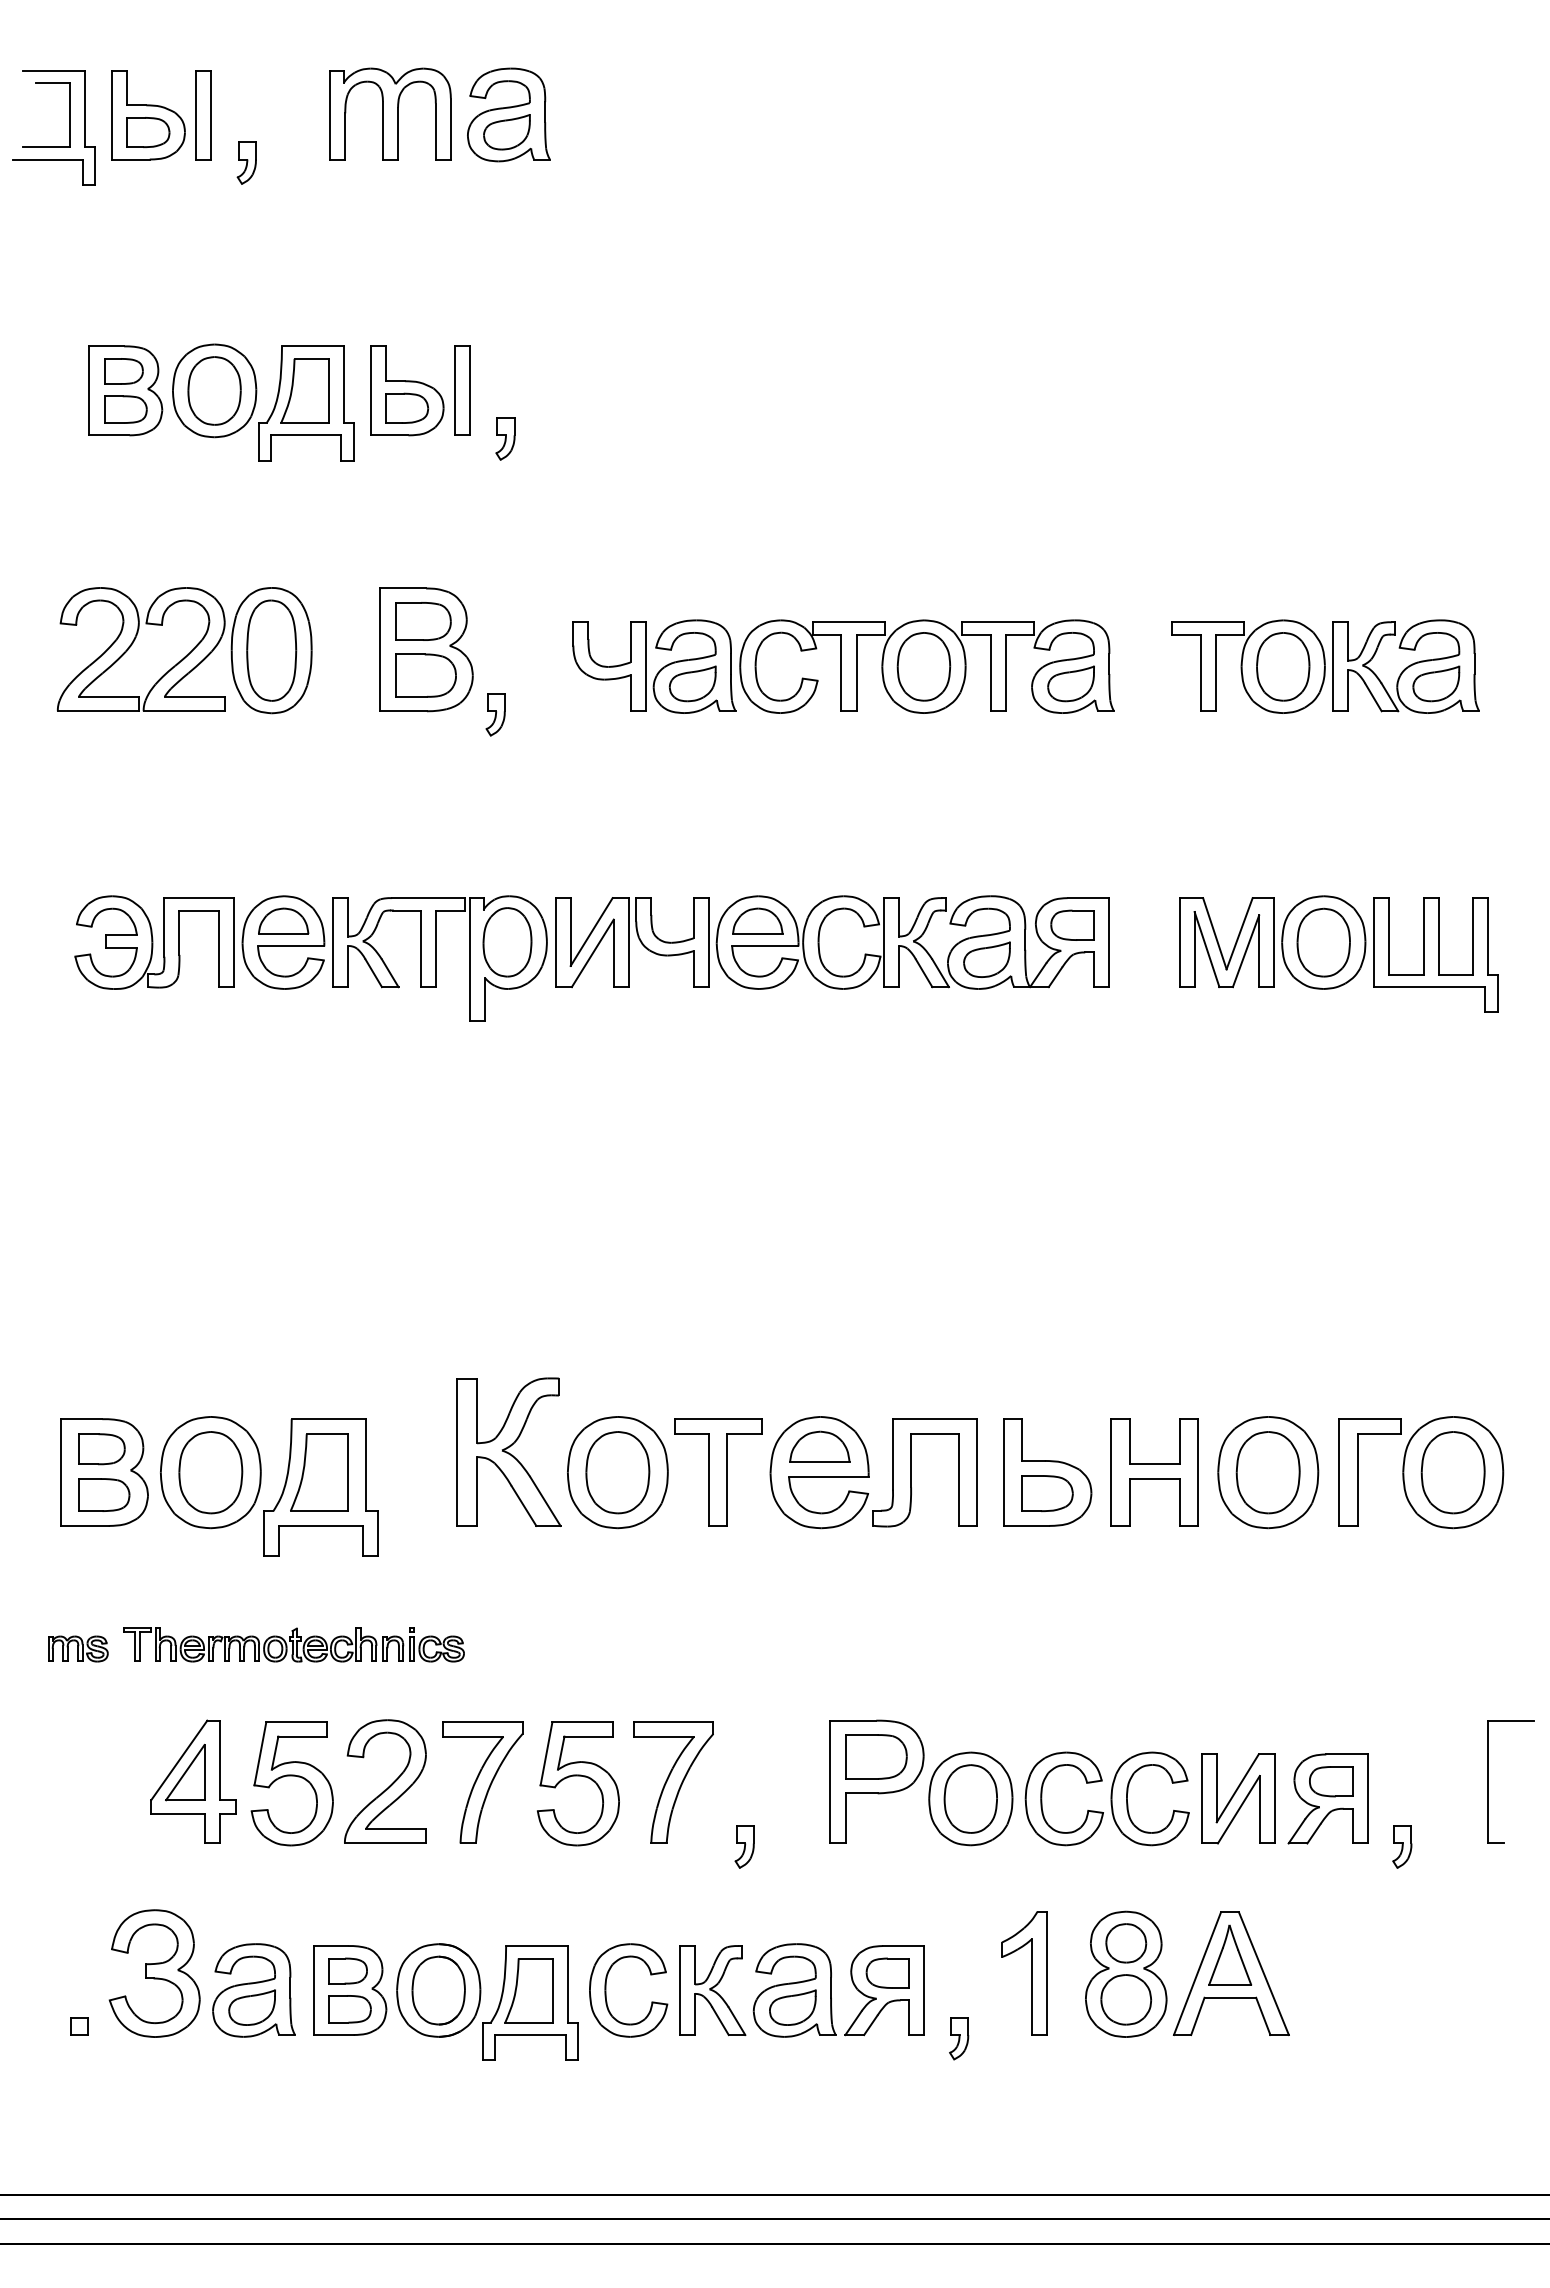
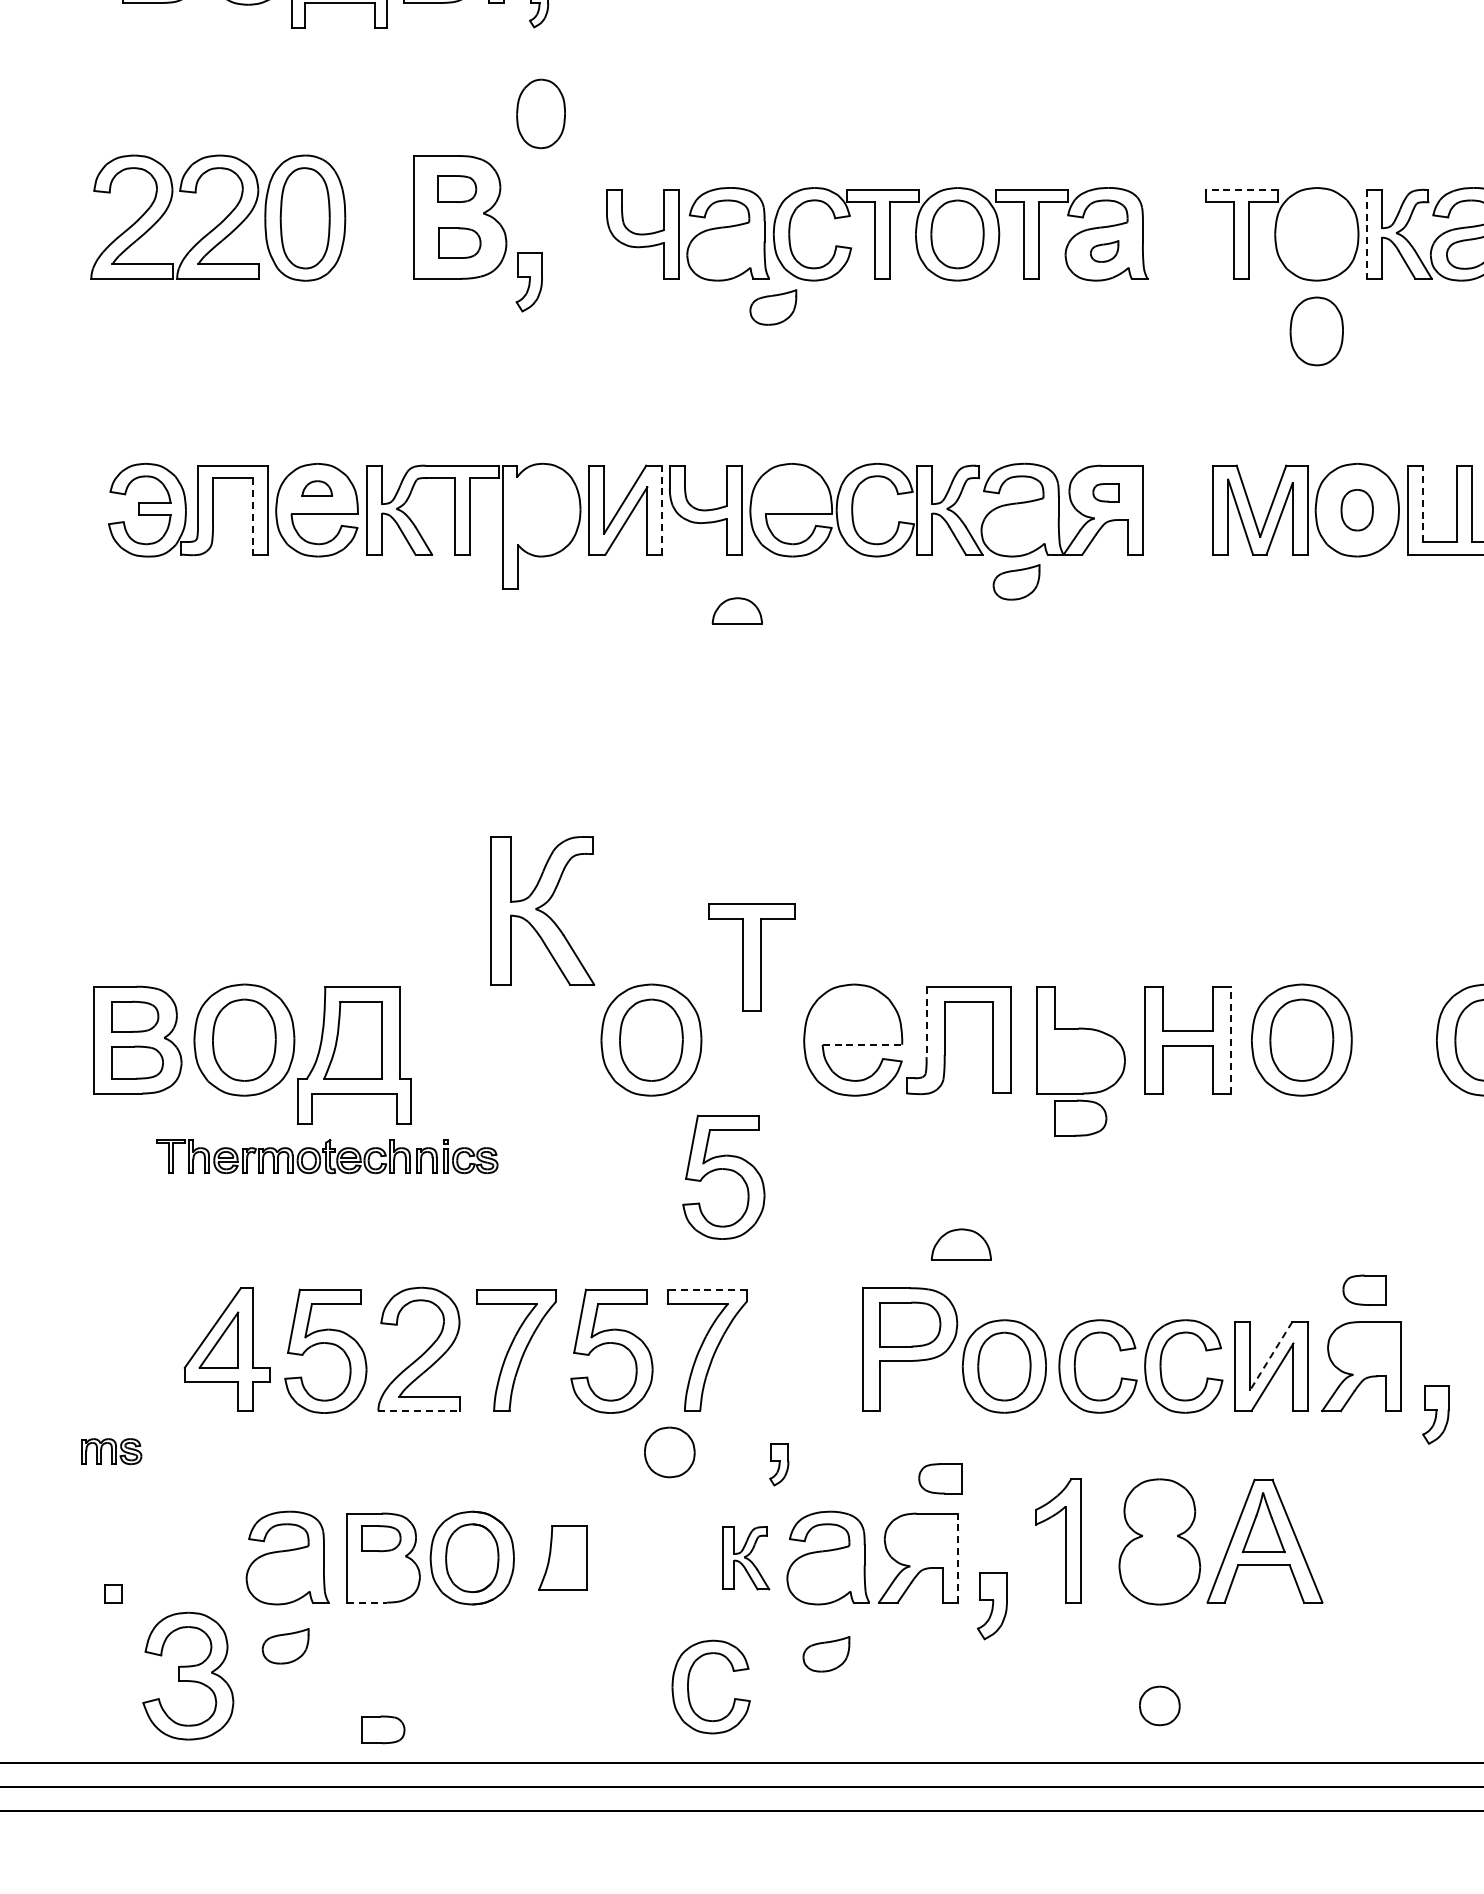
part: (423, 621) -> (457, 189), size x0.7
line: (1207, 622) -> (1241, 190), solid -> dashed
part: (1283, 666) -> (1317, 331), moved
line: (1332, 667) -> (1366, 235), solid -> dashed
part: (425, 675) -> (459, 243), size x0.7
part: (692, 683) -> (773, 307), moved
part: (1070, 683) -> (1104, 251), size x0.6
part: (495, 714) -> (529, 282), size x1.4
part: (283, 920) -> (317, 488), size x0.6
part: (757, 920) -> (737, 610), moved
part: (1072, 924) -> (1106, 492), size x0.6
line: (1389, 935) -> (1423, 503), solid -> dashed
part: (507, 942) -> (541, 114), moved
line: (628, 942) -> (662, 510), solid -> dashed
part: (1323, 942) -> (1357, 510), size x0.6
line: (219, 949) -> (253, 517), solid -> dashed
part: (986, 959) -> (1016, 582), moved
part: (819, 1446) -> (961, 1244), moved
part: (508, 1451) -> (542, 910), moved
line: (892, 1454) -> (926, 1022), solid -> dashed
part: (718, 1472) -> (752, 957), moved
line: (1197, 1472) -> (1231, 1040), solid -> dashed
part: (1358, 1472) -> (1392, 1040), removed
line: (828, 1477) -> (862, 1045), solid -> dashed
part: (1047, 1493) -> (1081, 1118), moved
part: (689, 1602) -> (723, 1170), added
part: (293, 1644) -> (327, 1156), moved
part: (78, 1648) -> (112, 1451), moved
line: (673, 1722) -> (707, 1290), solid -> dashed
part: (1331, 1781) -> (1365, 1290), moved
line: (1237, 1788) -> (1271, 1356), solid -> dashed
line: (385, 1843) -> (419, 1411), solid -> dashed
part: (744, 1846) -> (779, 1464), moved
part: (1402, 1846) -> (1436, 1414), size x1.4
part: (1126, 1943) -> (1160, 1706), moved
part: (887, 1972) -> (940, 1478), moved
part: (154, 1973) -> (188, 1676), moved
part: (606, 1990) -> (689, 1687), moved
part: (712, 1990) -> (746, 1558), size x0.7
line: (924, 1990) -> (958, 1558), solid -> dashed
part: (1126, 1999) -> (670, 1452), moved
part: (530, 2002) -> (564, 1570), removed
part: (251, 2007) -> (285, 1646), moved
part: (792, 2007) -> (826, 1654), moved
part: (349, 2009) -> (383, 1730), moved
line: (334, 2035) -> (368, 1603), solid -> dashed
part: (959, 2038) -> (993, 1606), size x1.6

